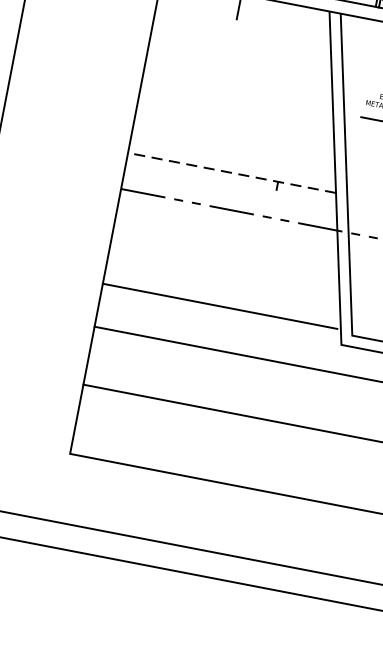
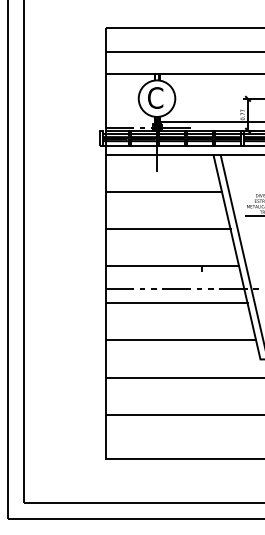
line: (240, 53) -> (163, 191), added
line: (235, 114) -> (167, 229), added
line: (232, 173) -> (172, 266), dashed -> solid
line: (227, 232) -> (176, 303), added
line: (219, 306) -> (180, 340), moved

